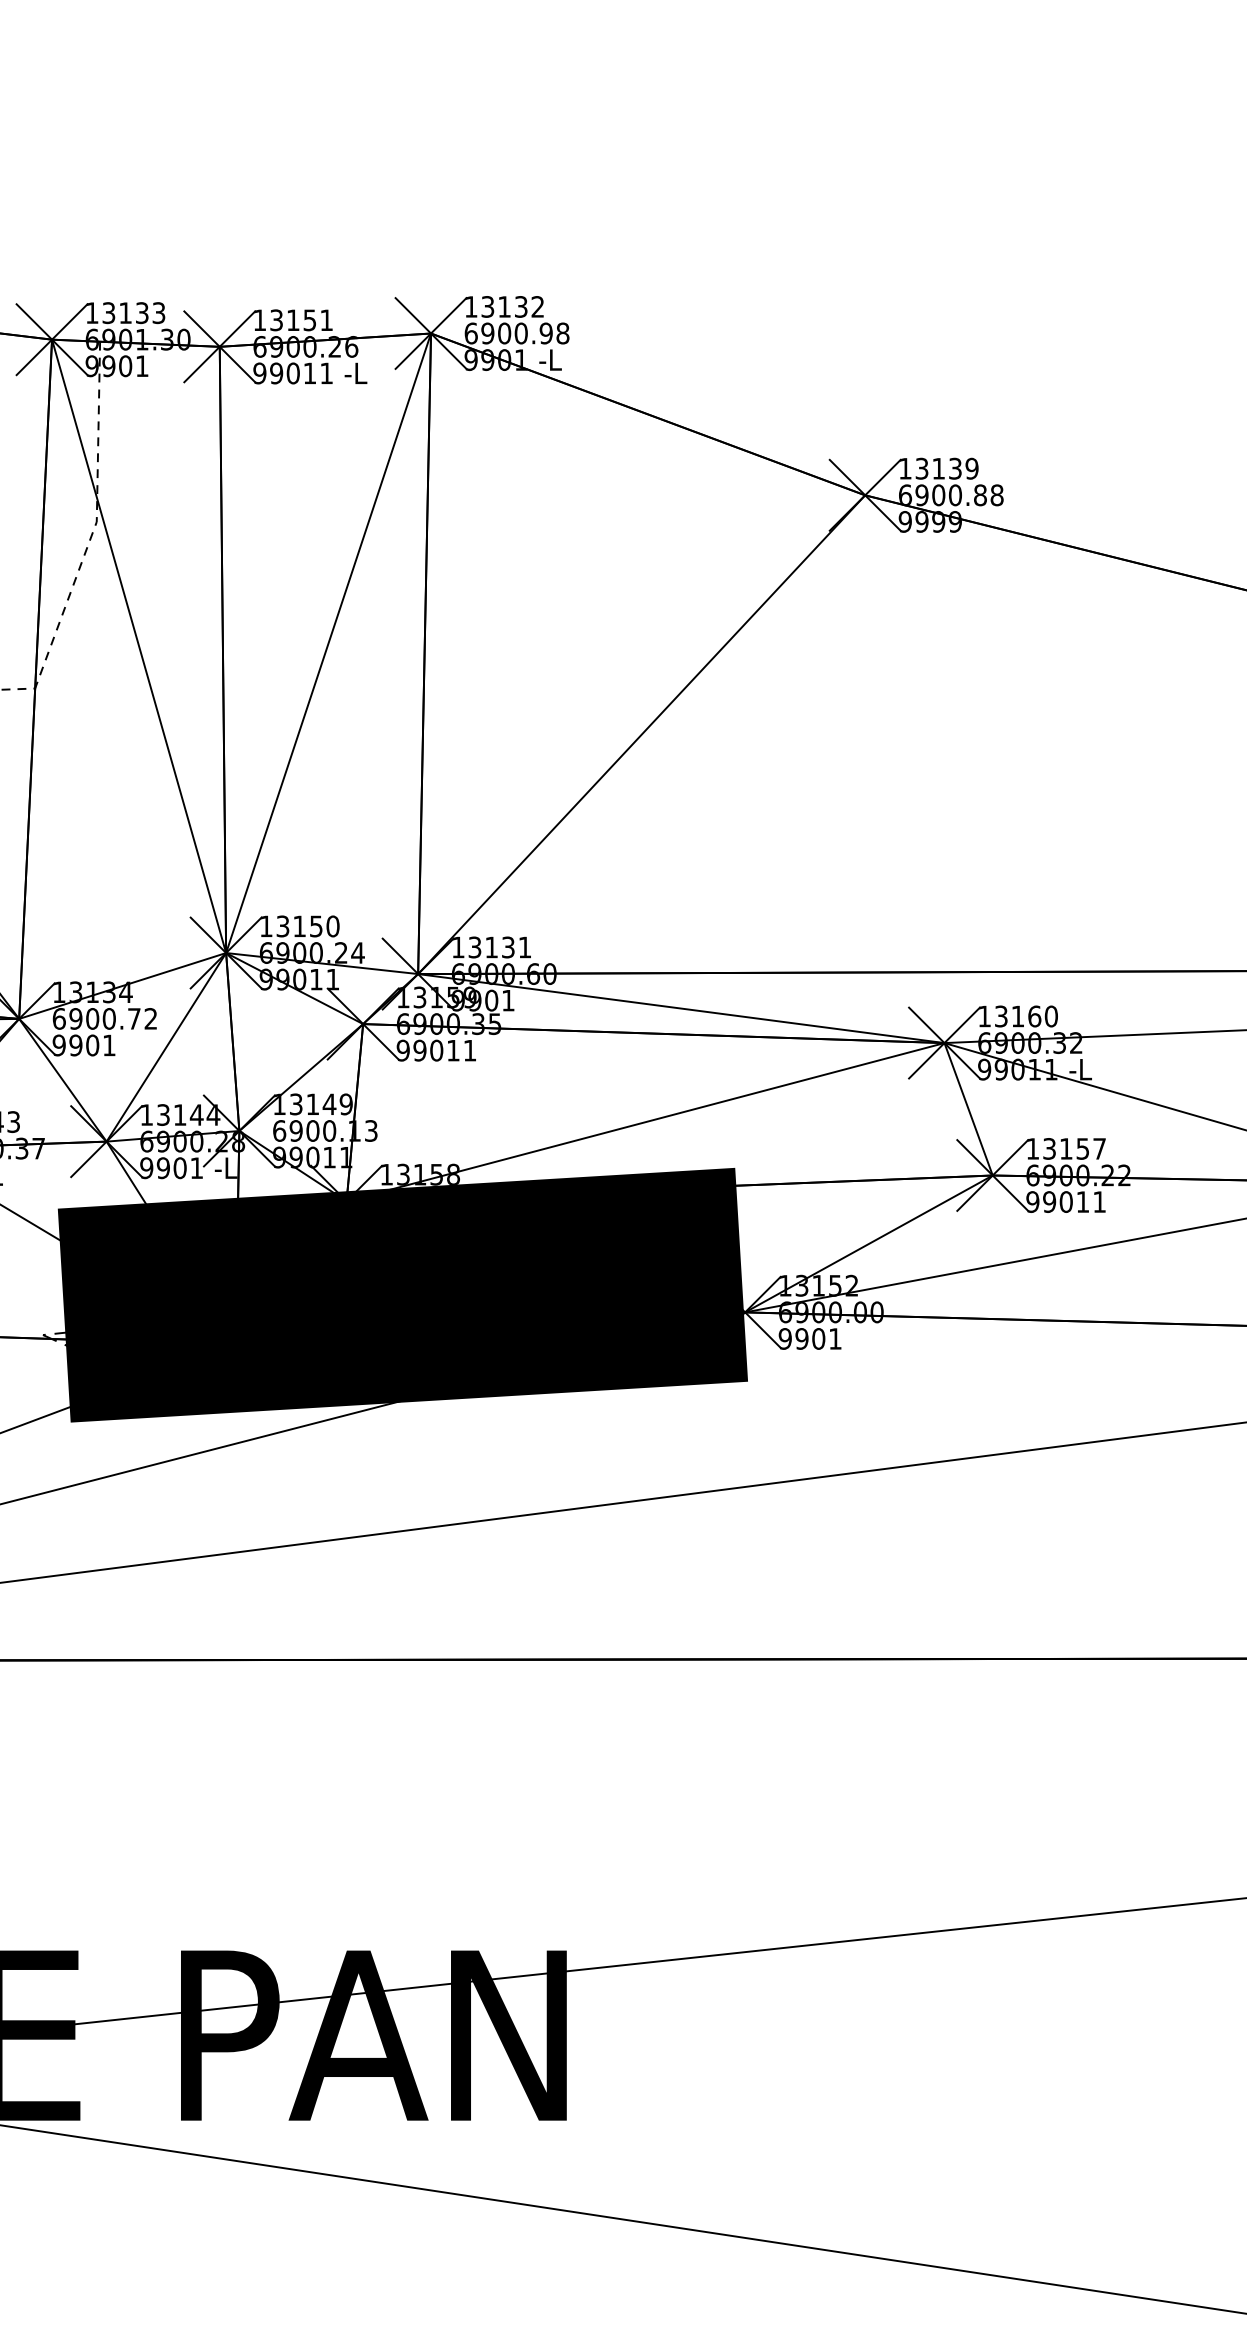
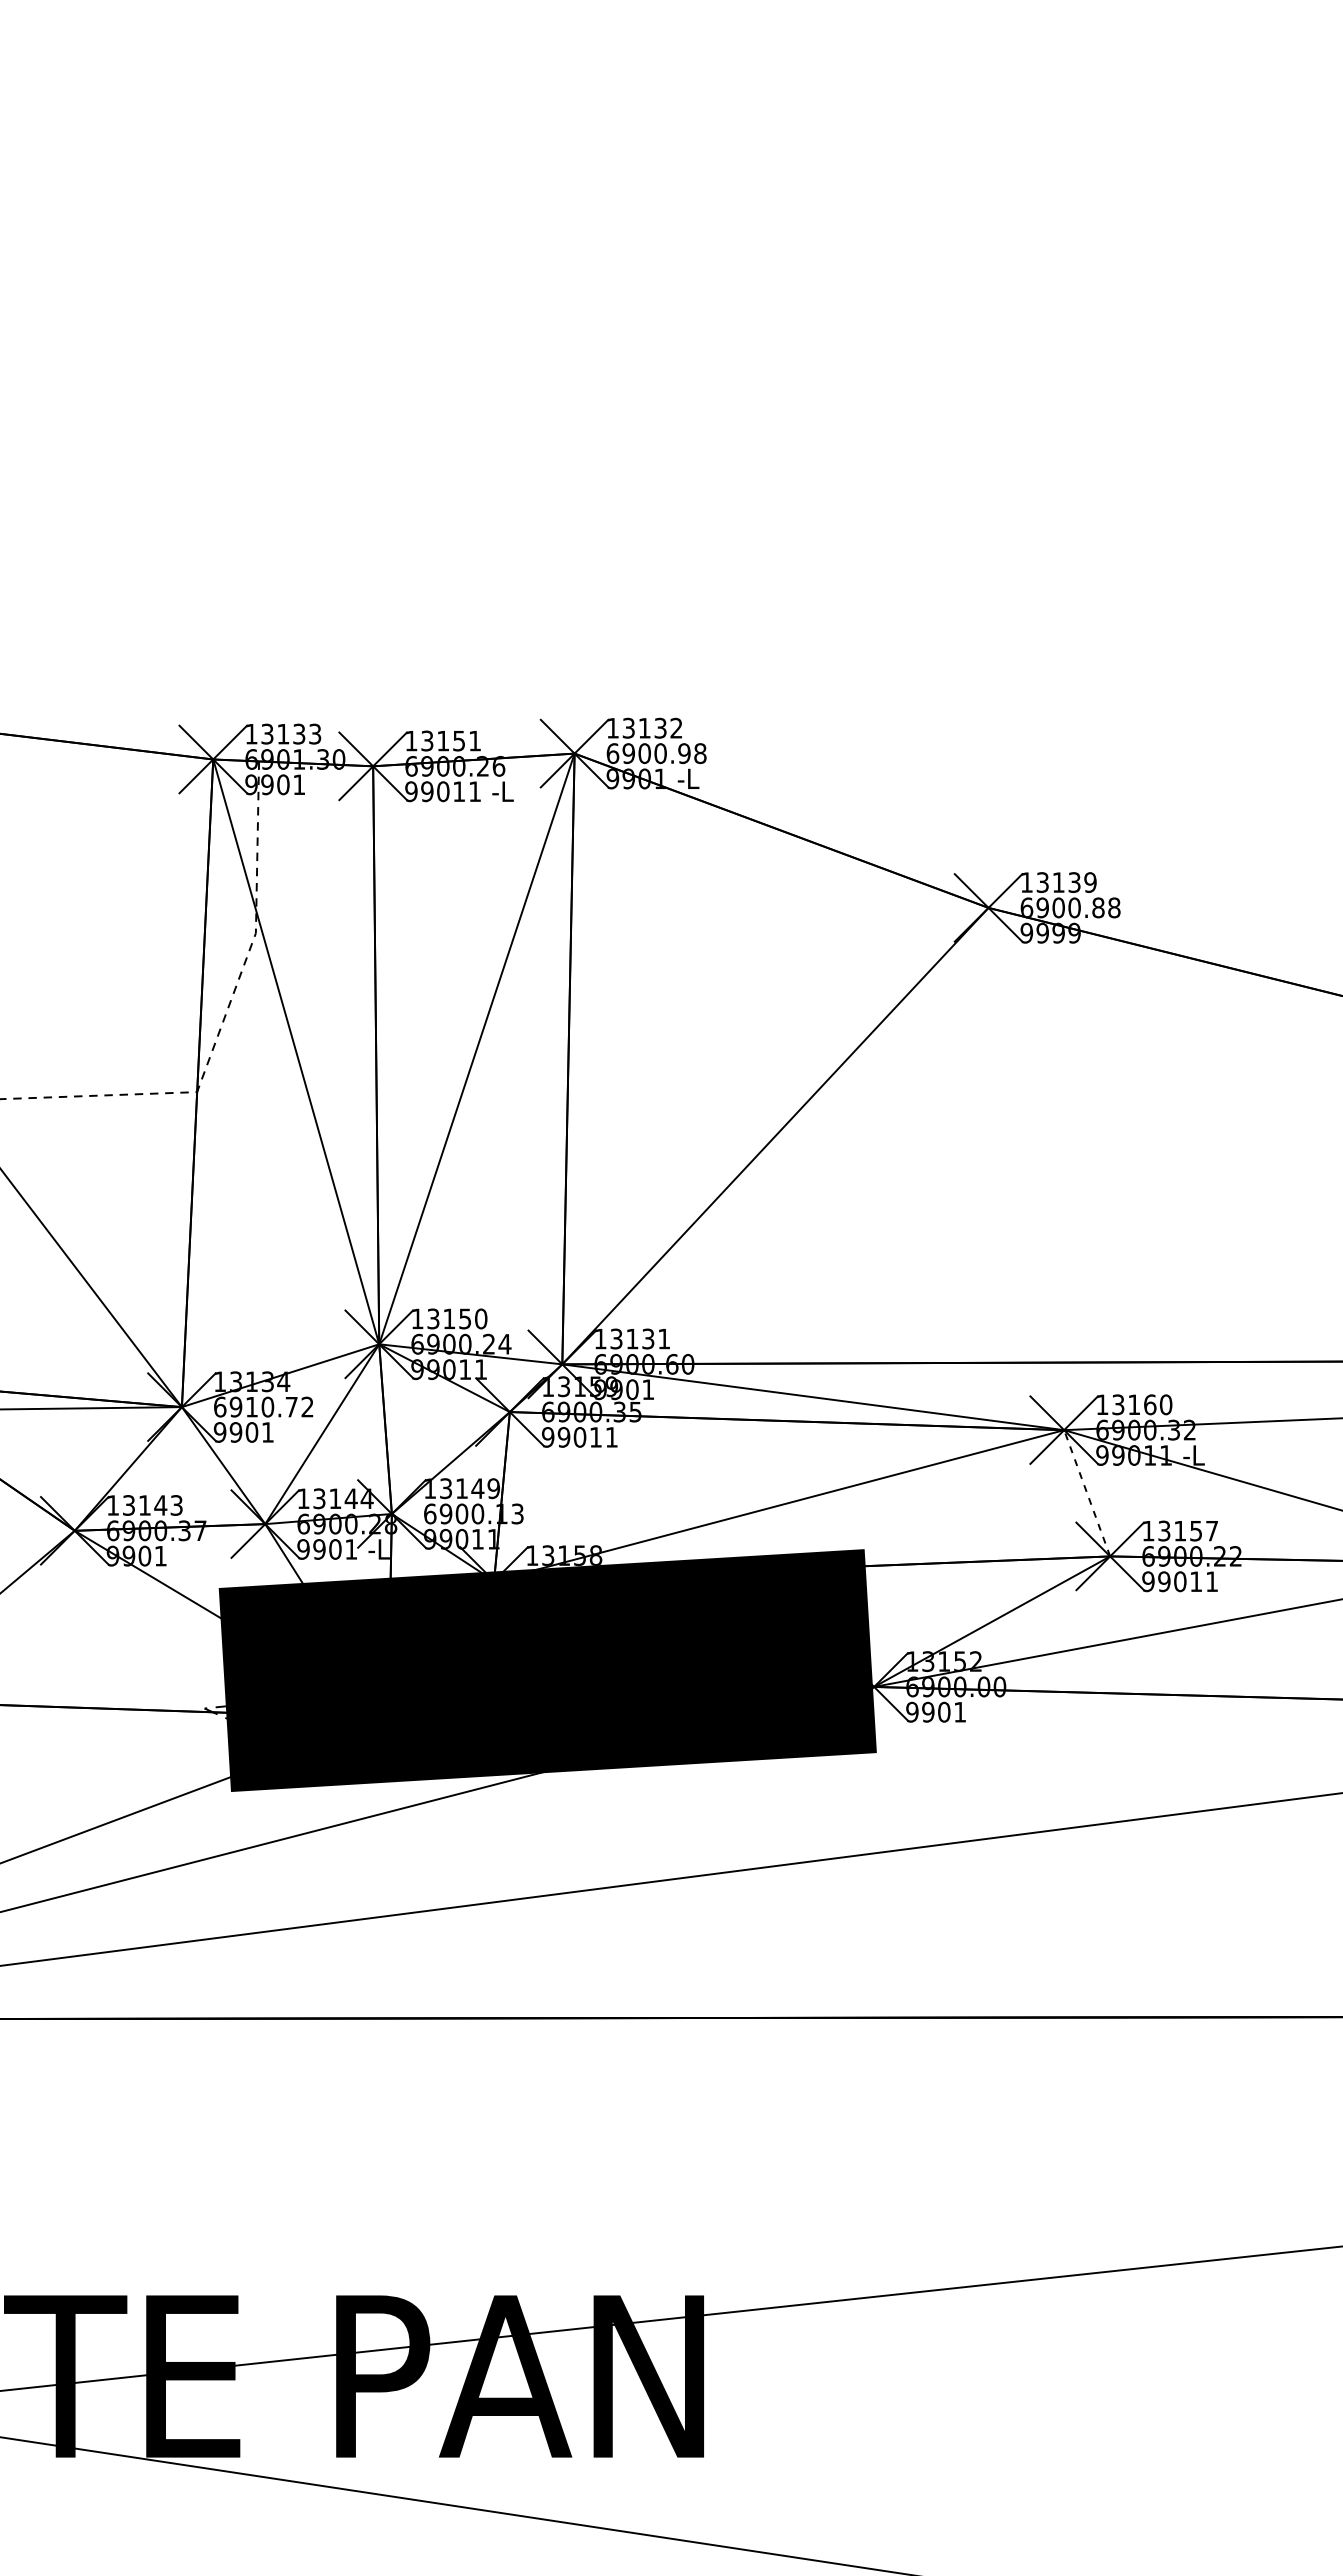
text: (92, 1018) -> (251, 1406), 6900.72 -> 6910.72
line: (968, 1108) -> (1087, 1492), solid -> dashed

